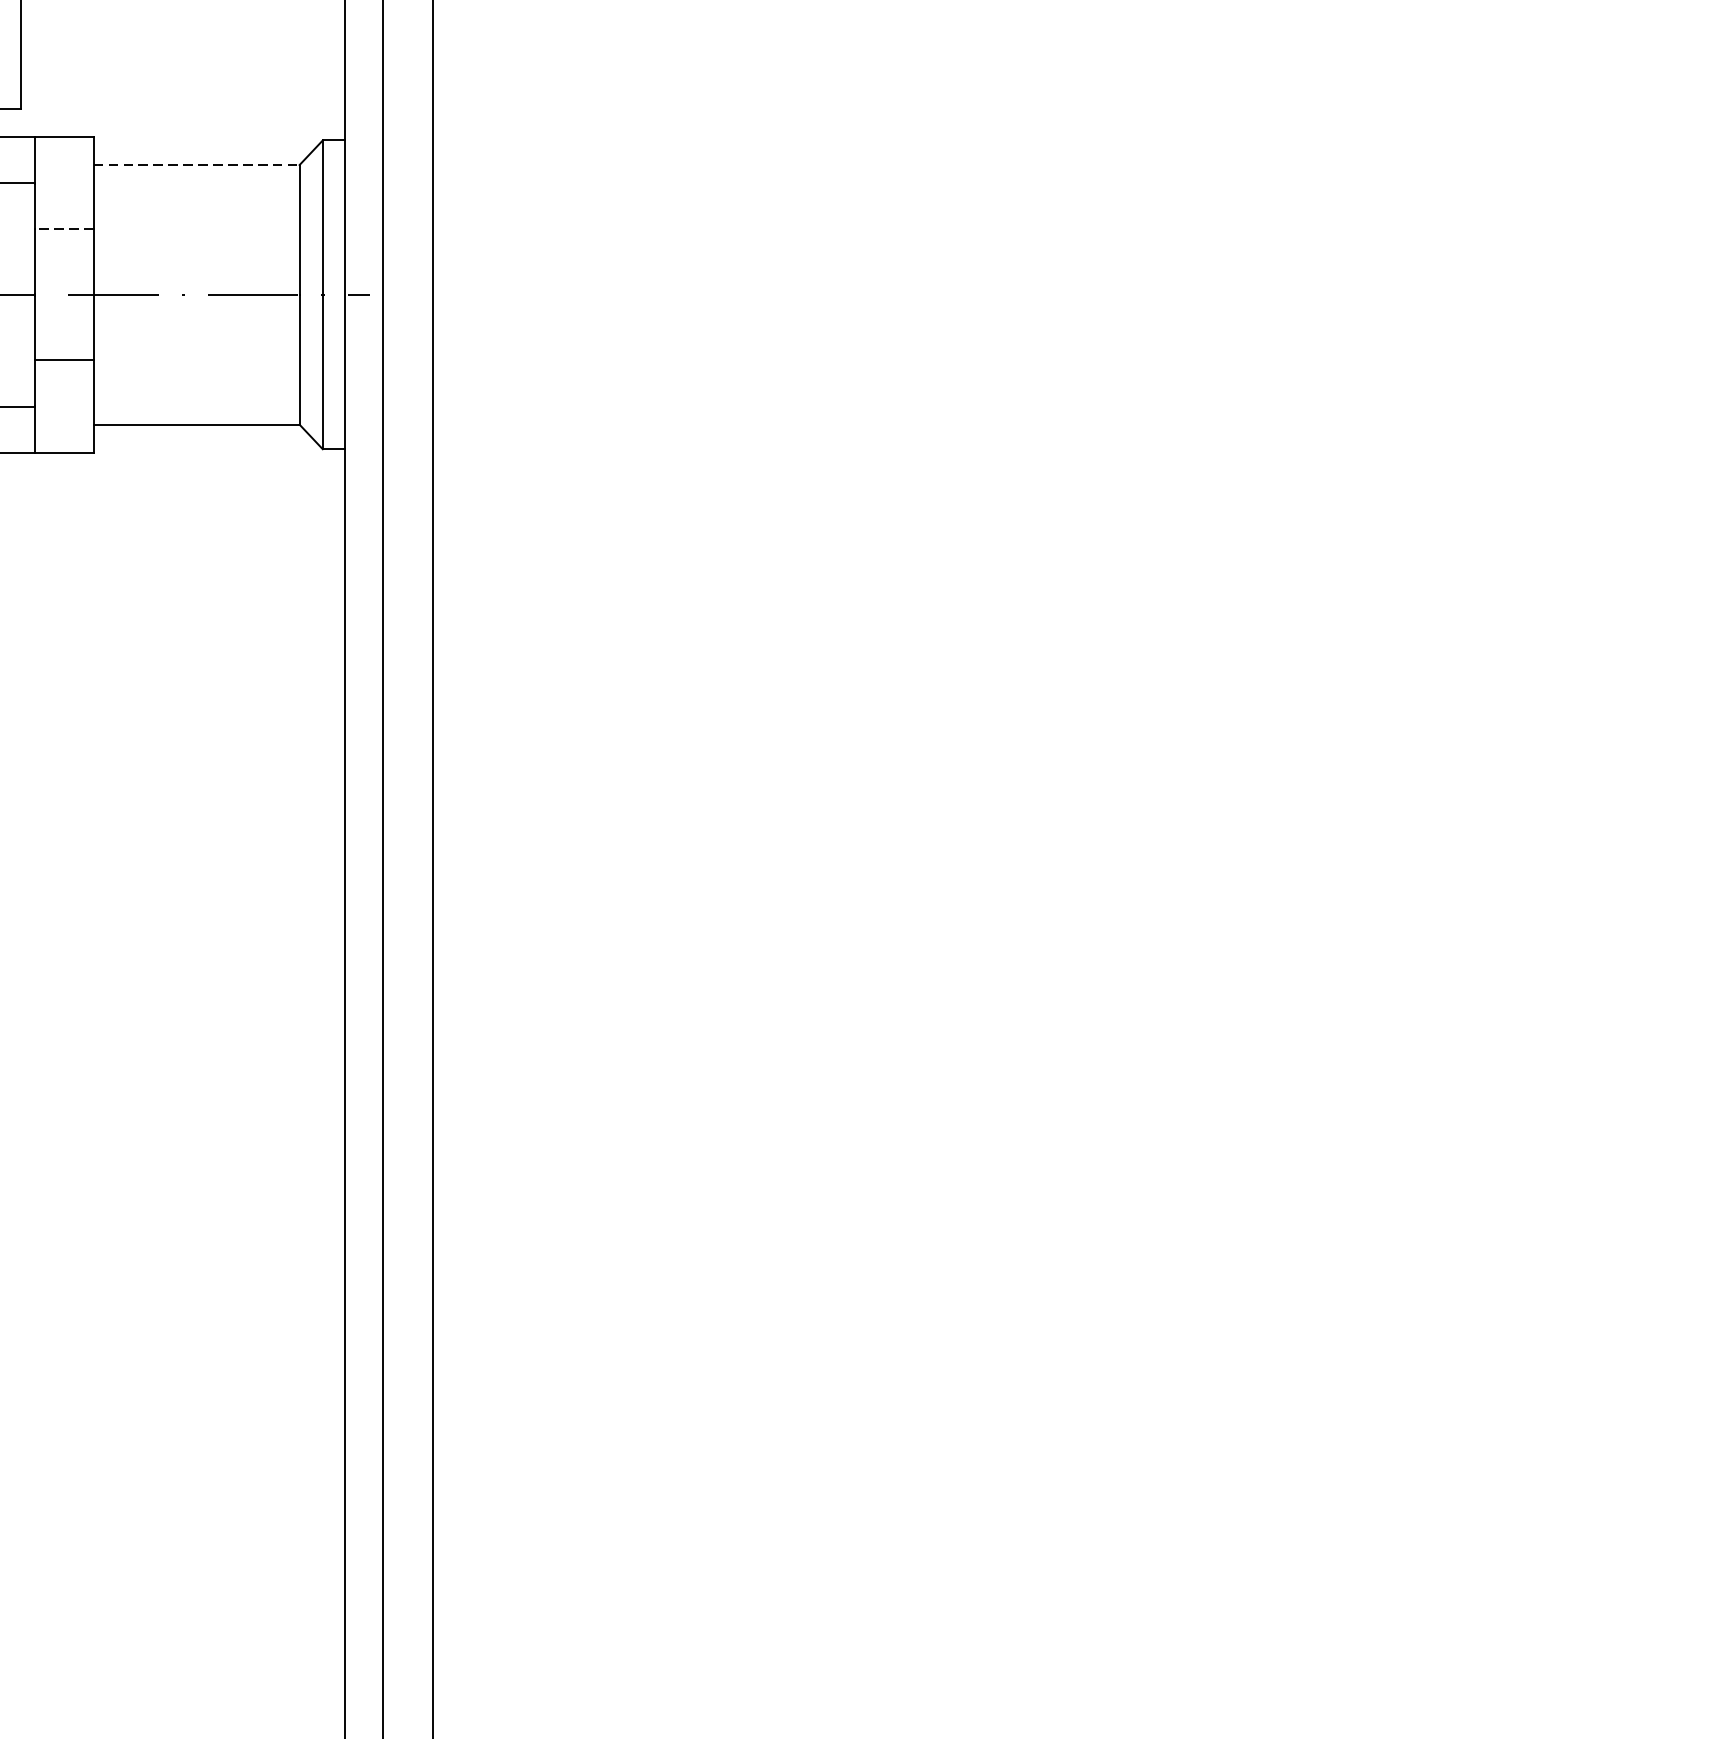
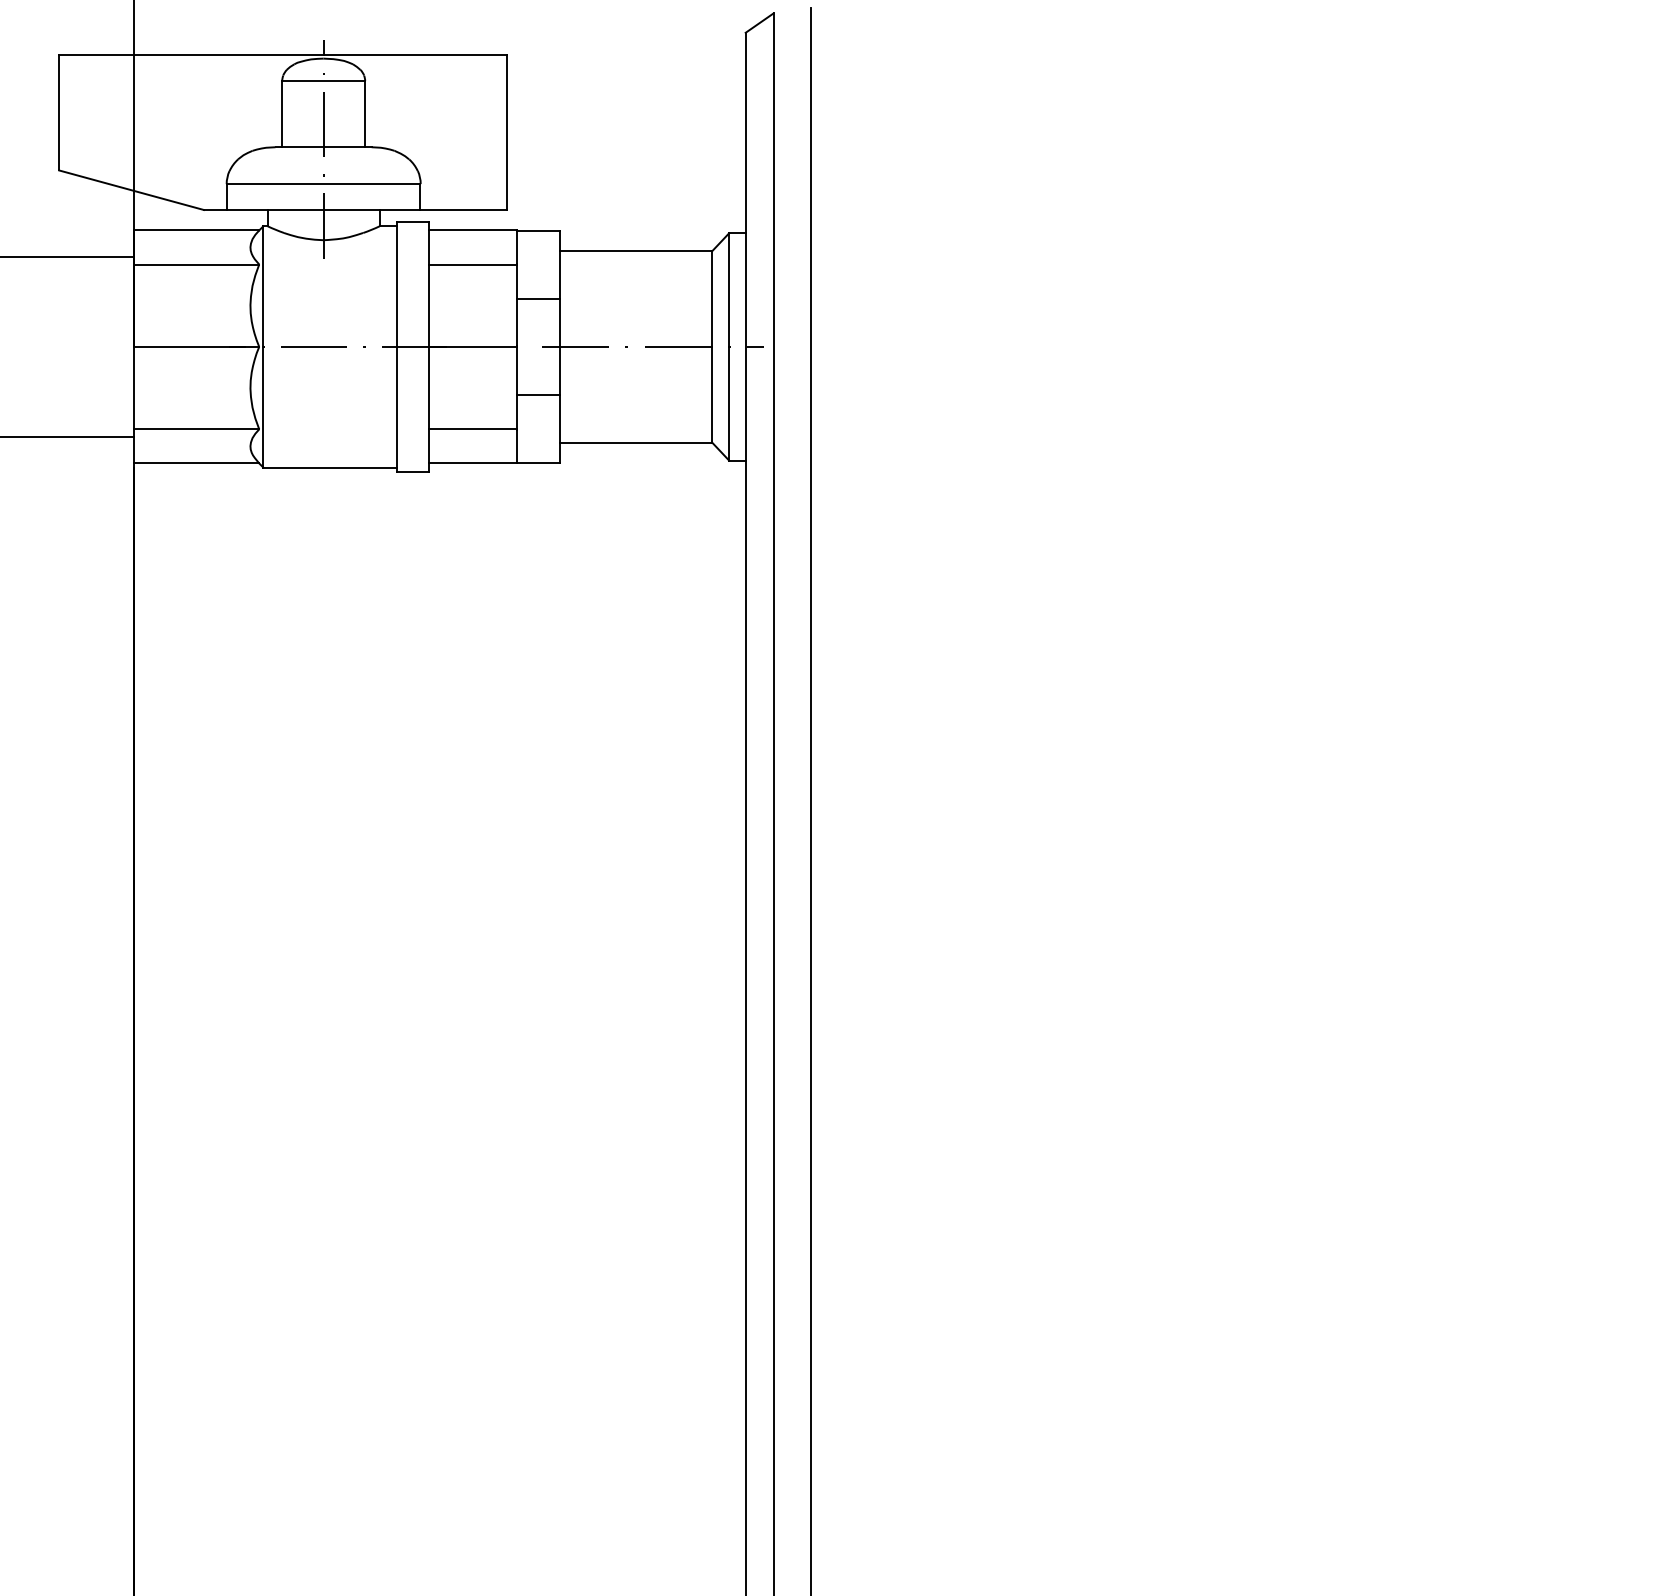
line: (196, 165) -> (636, 251), dashed -> solid
line: (63, 229) -> (538, 298), dashed -> solid

